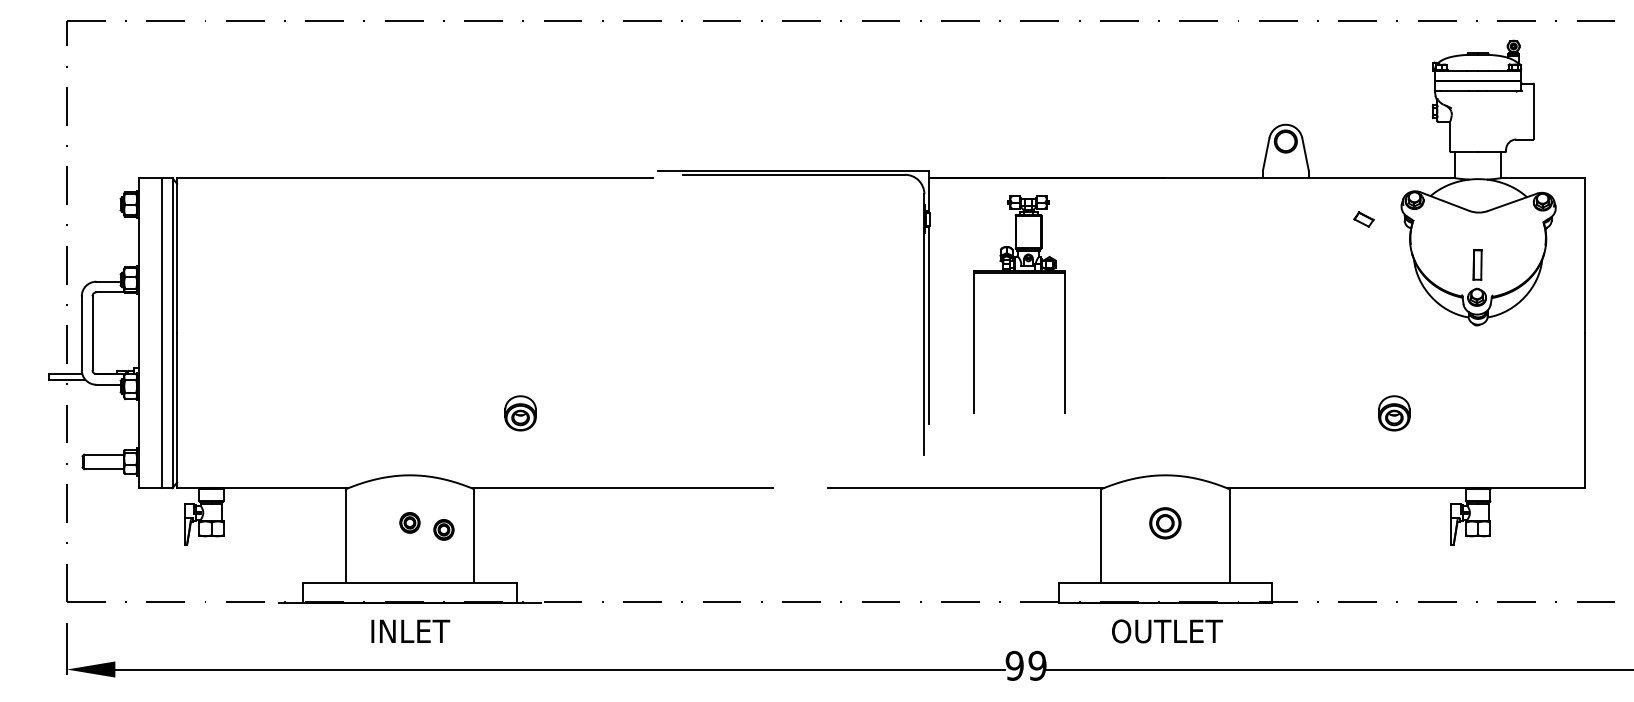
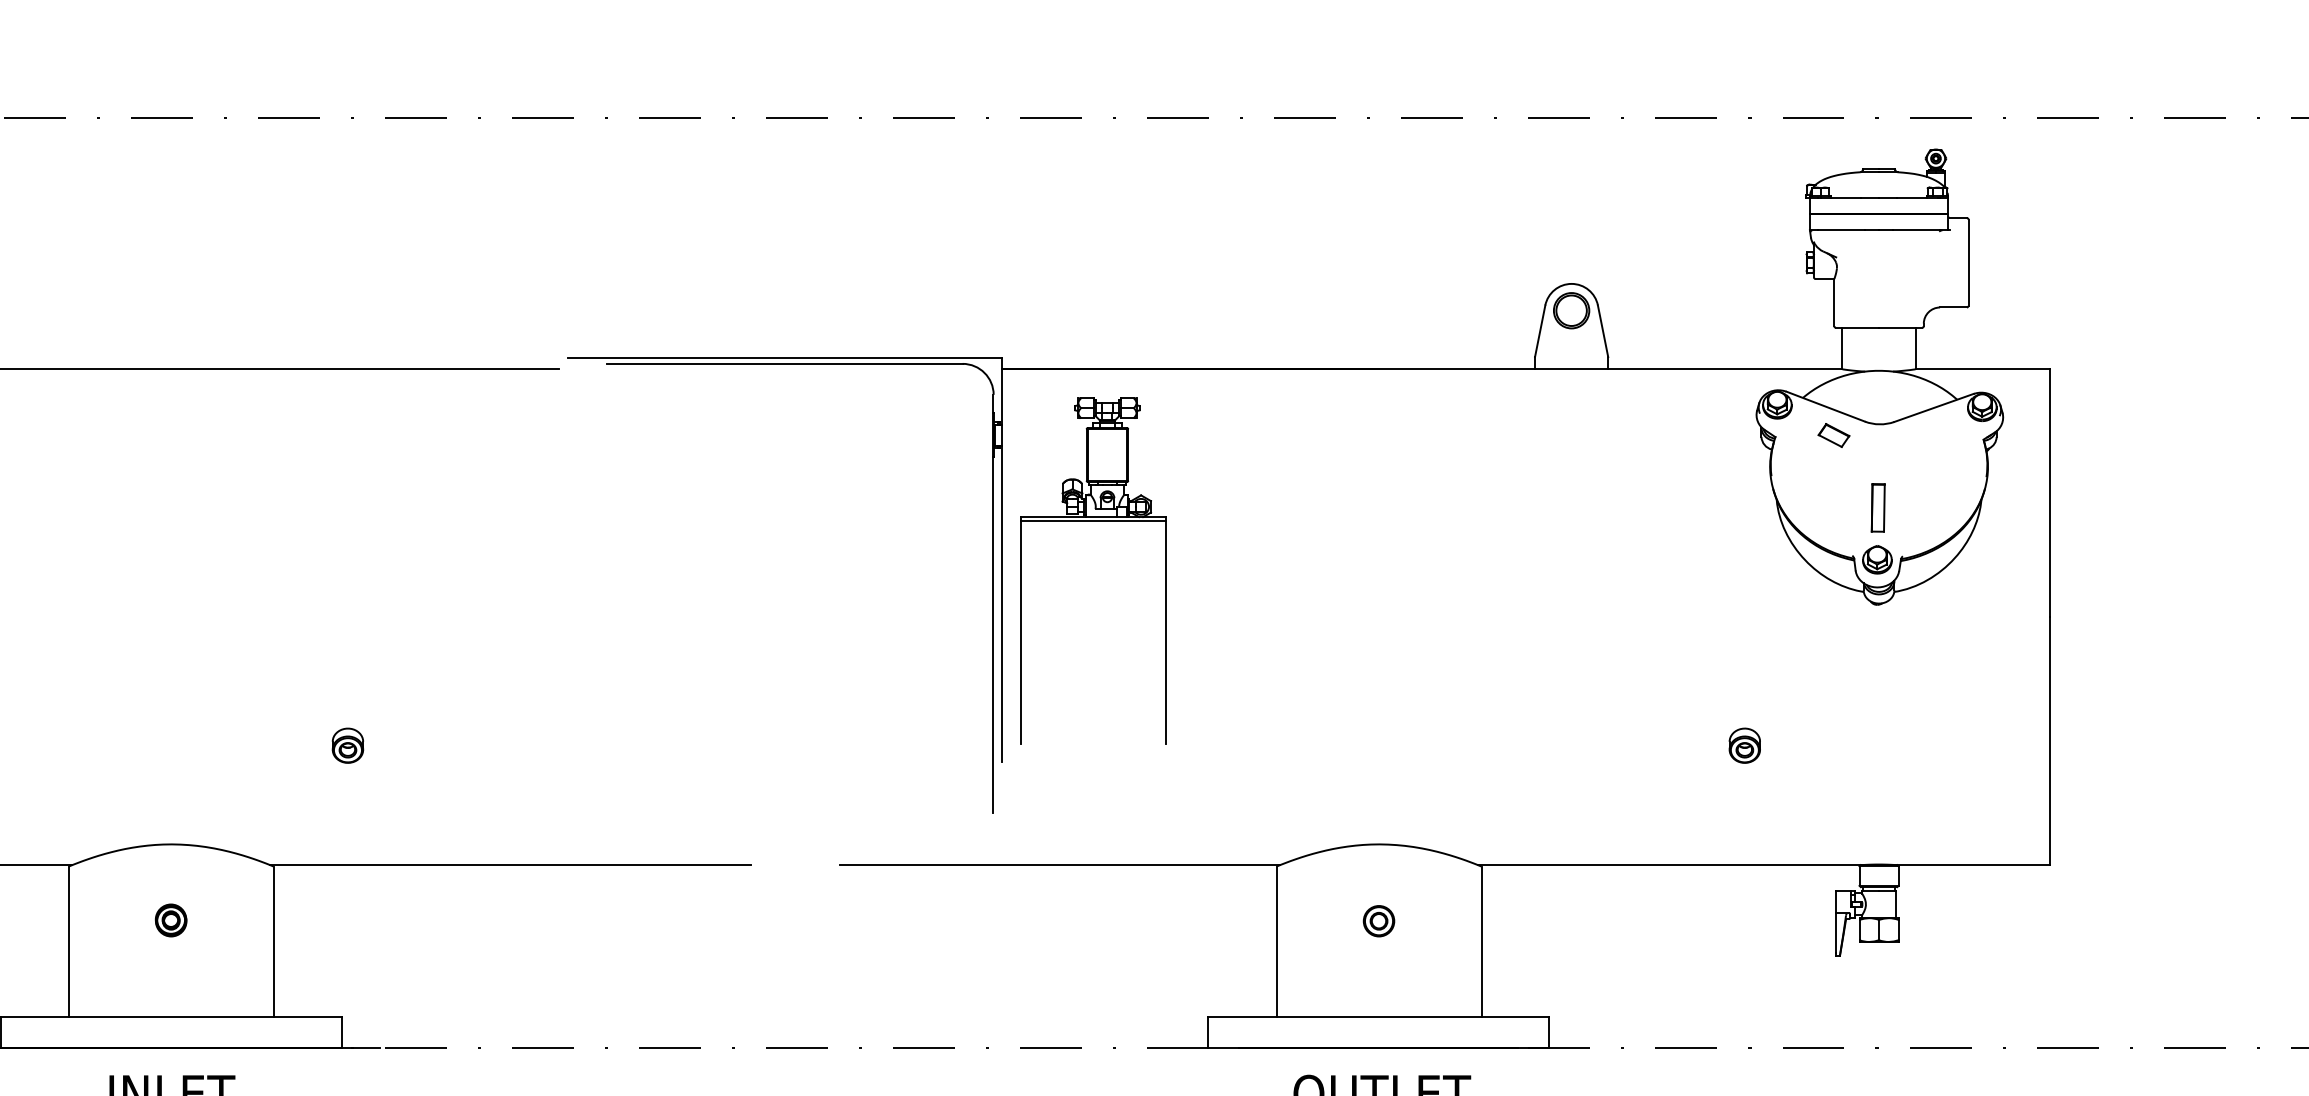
part: (1363, 219) -> (1833, 435), moved
part: (1019, 273) -> (1092, 521), moved
part: (520, 413) -> (347, 745), size x0.62
part: (1393, 413) -> (1743, 745), size x0.62
part: (1165, 523) -> (1379, 921), size x0.62
part: (443, 529) -> (224, 931), removed

